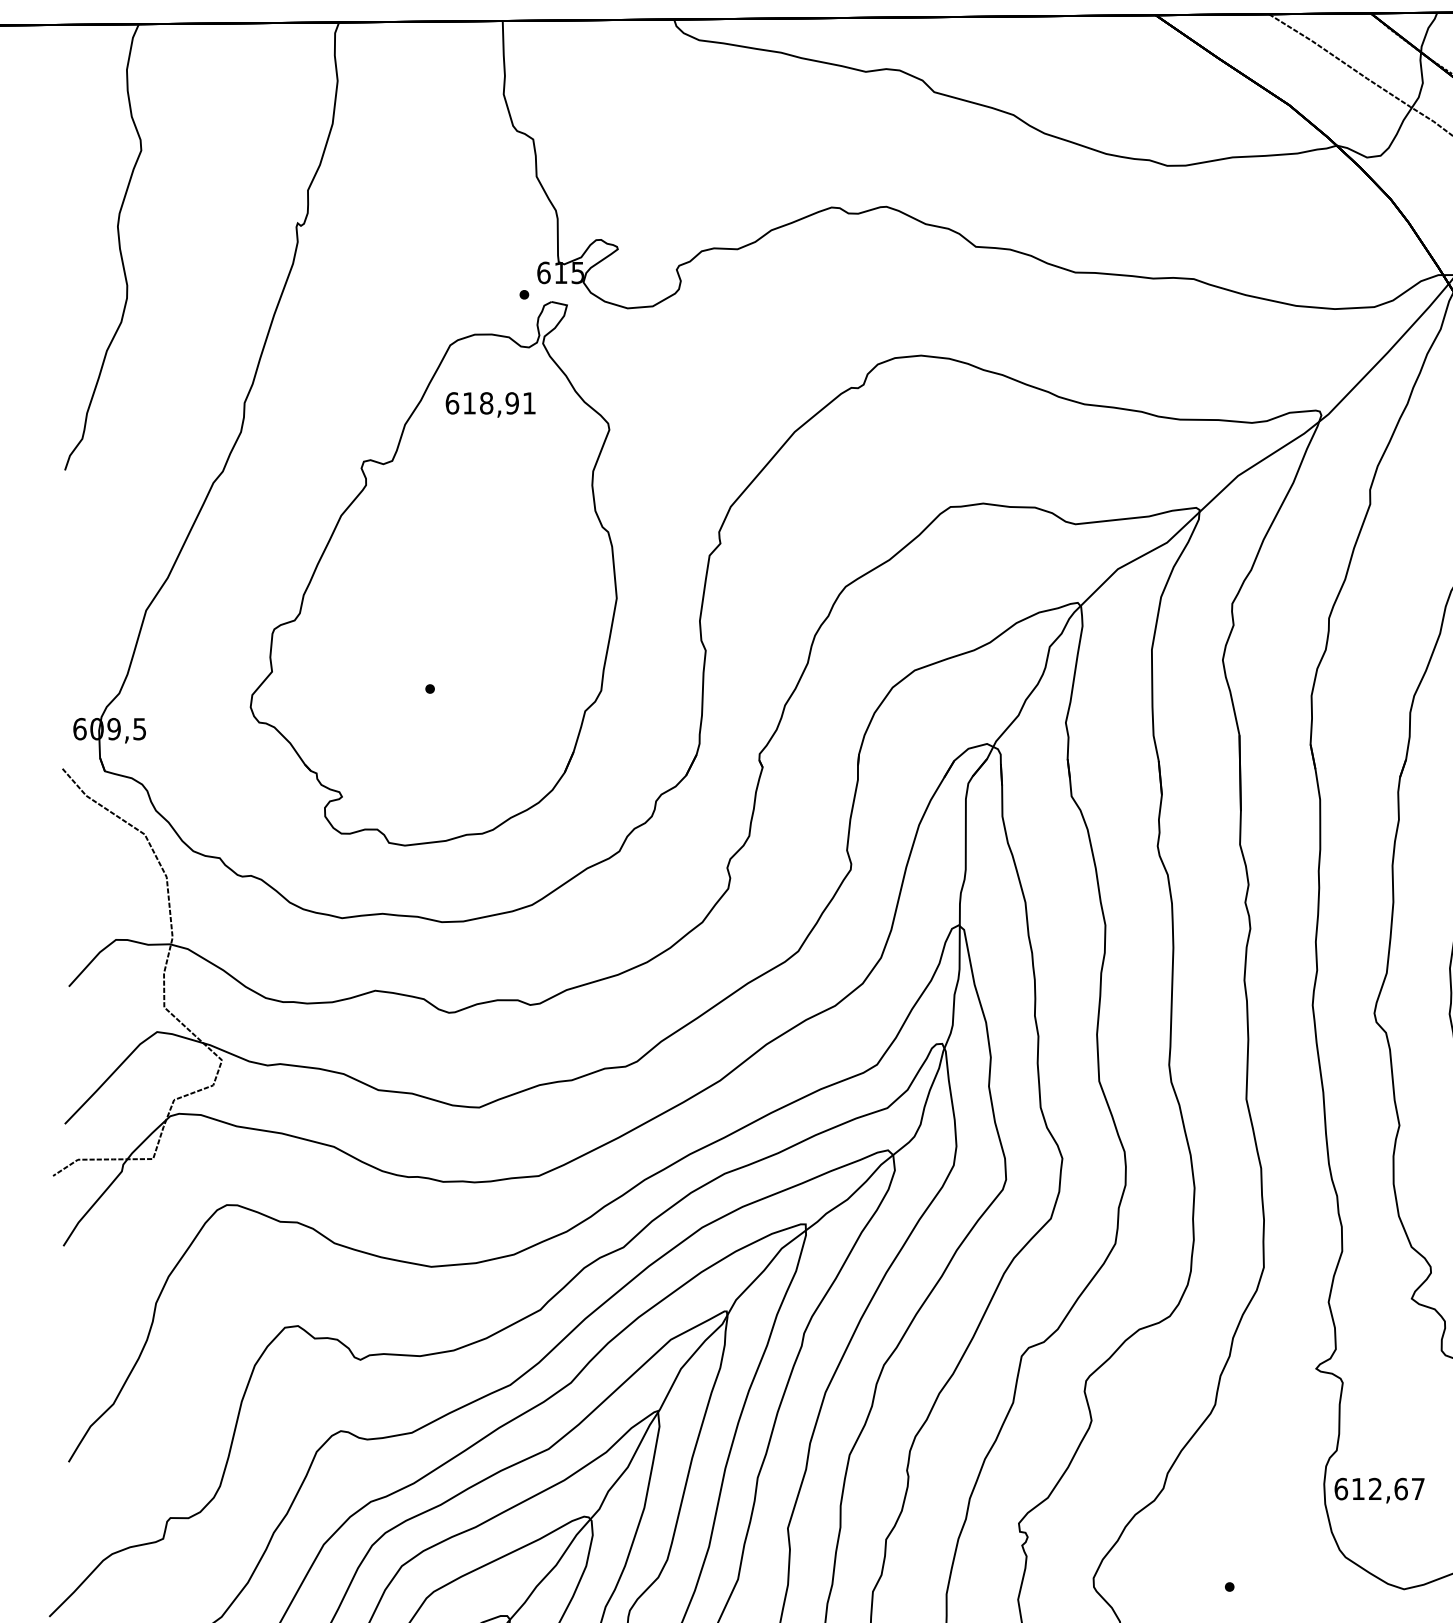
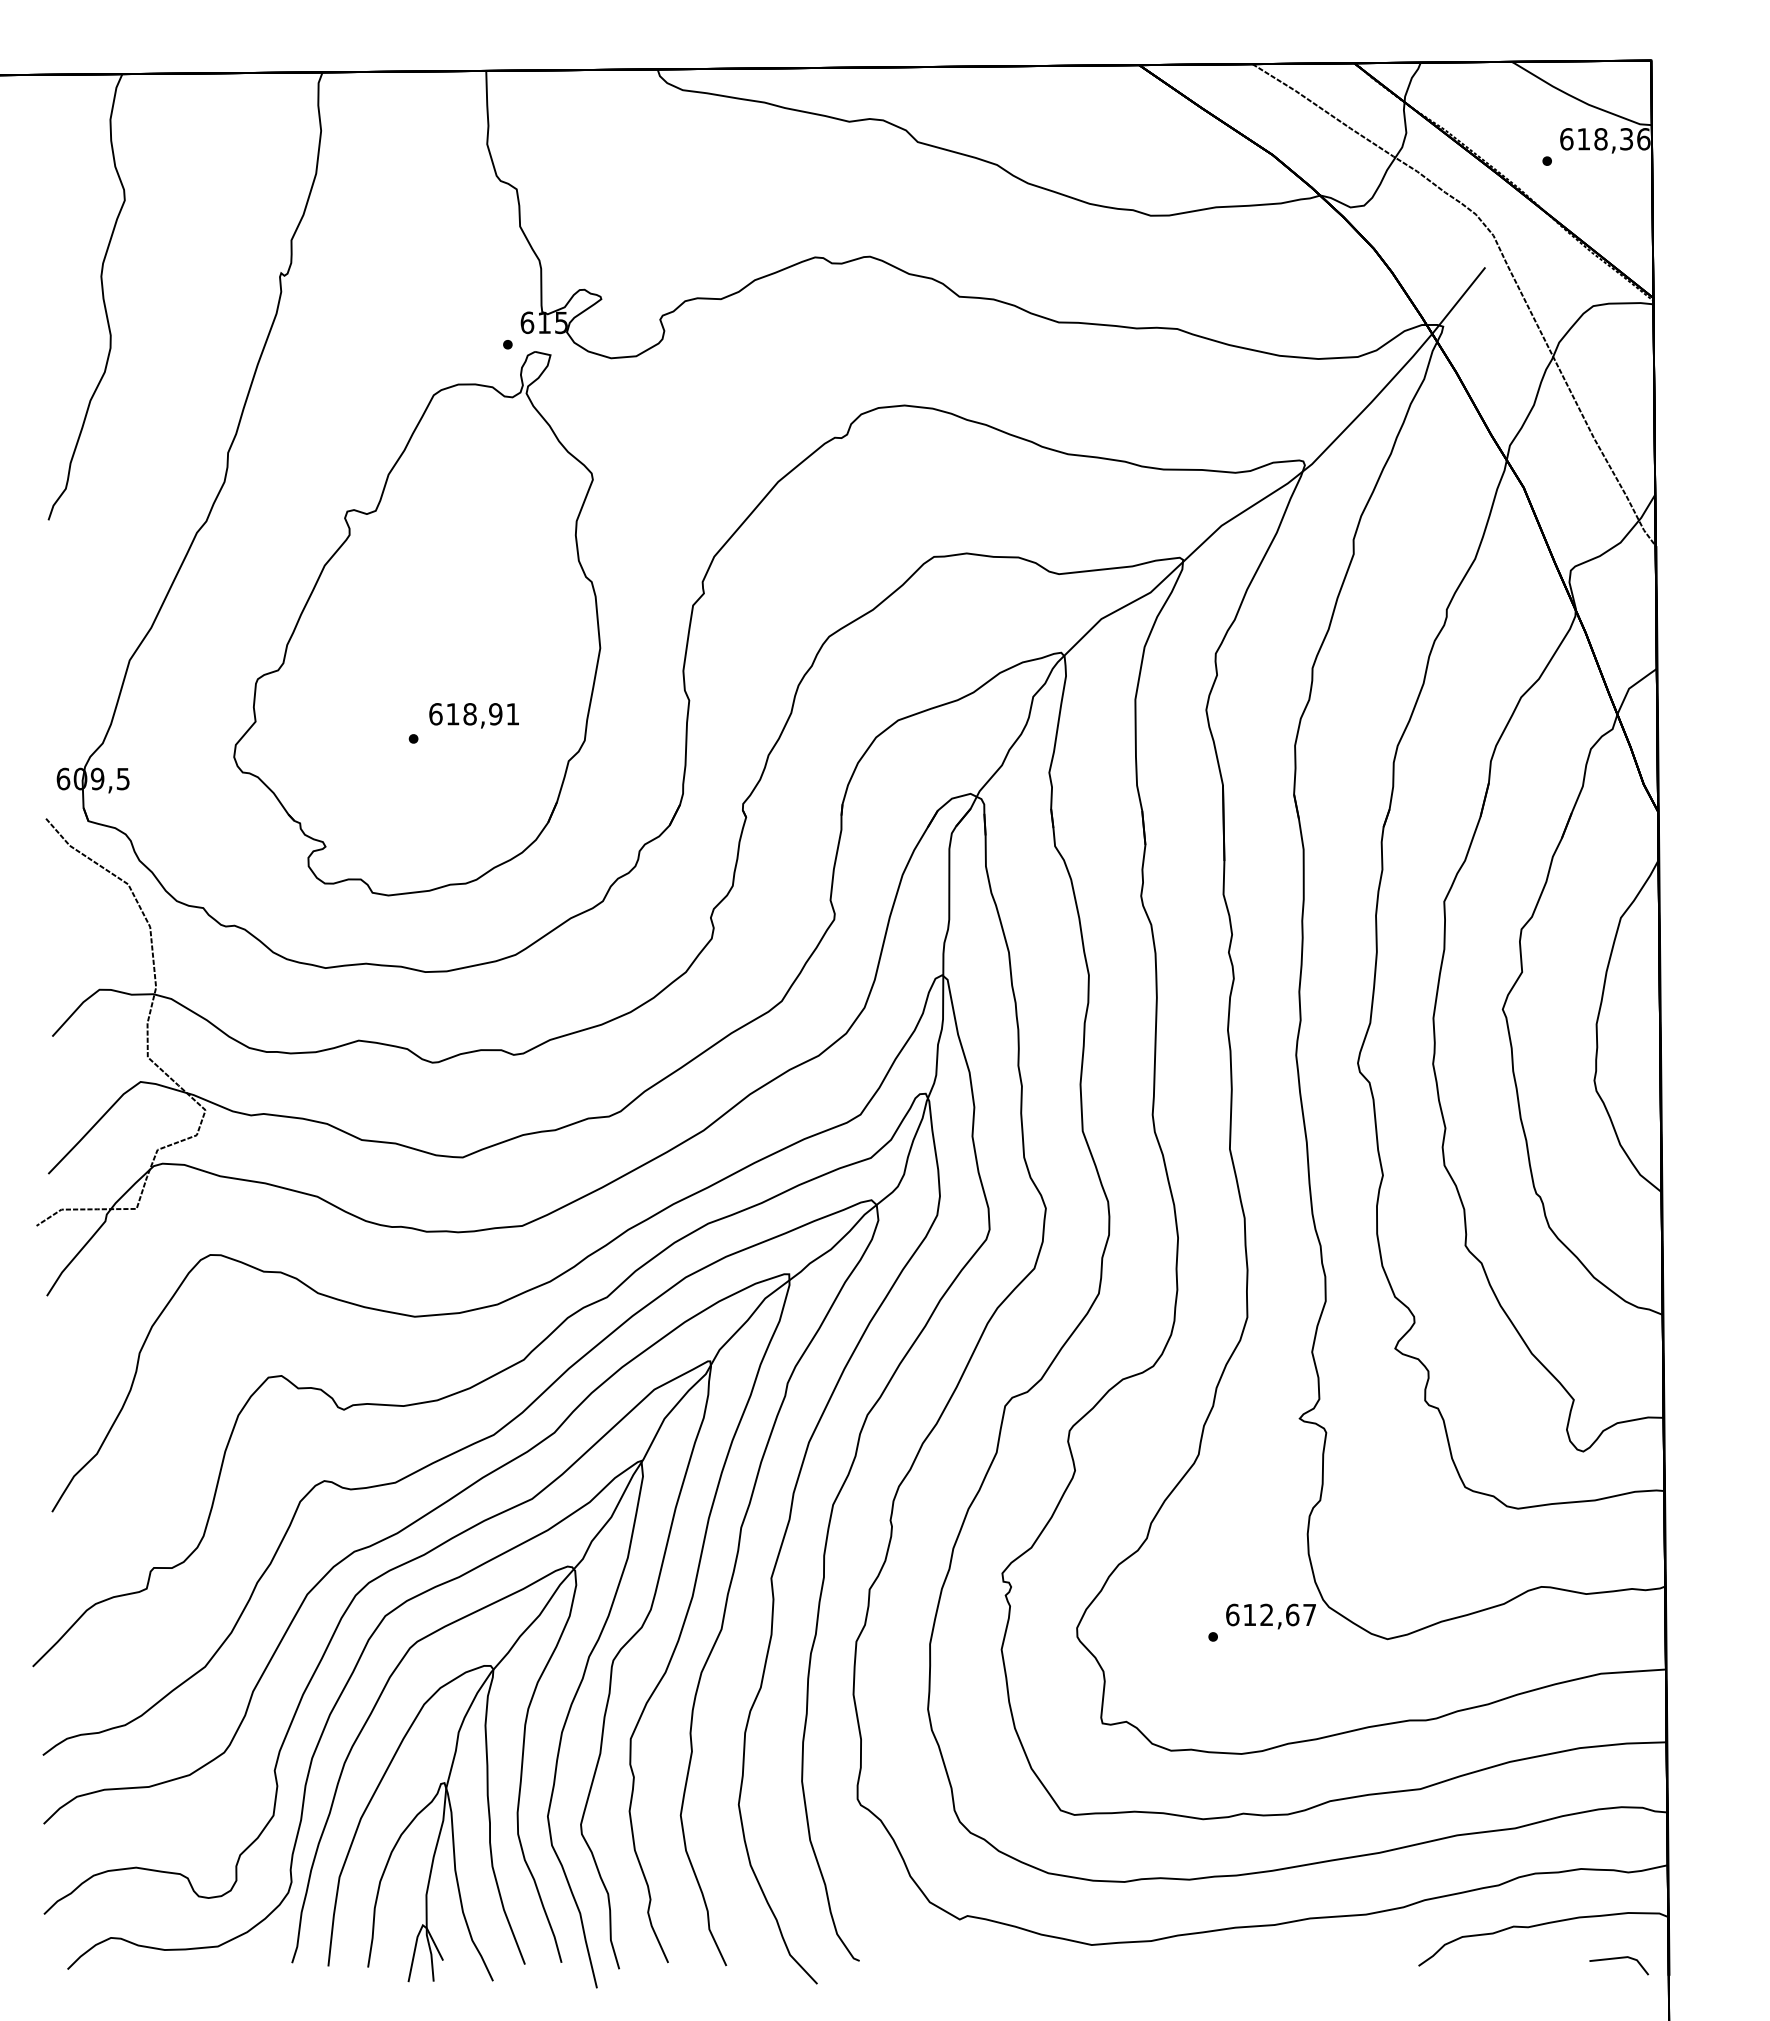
text: (490, 404) -> (473, 715), moved
text: (1379, 1490) -> (1270, 1616), moved

